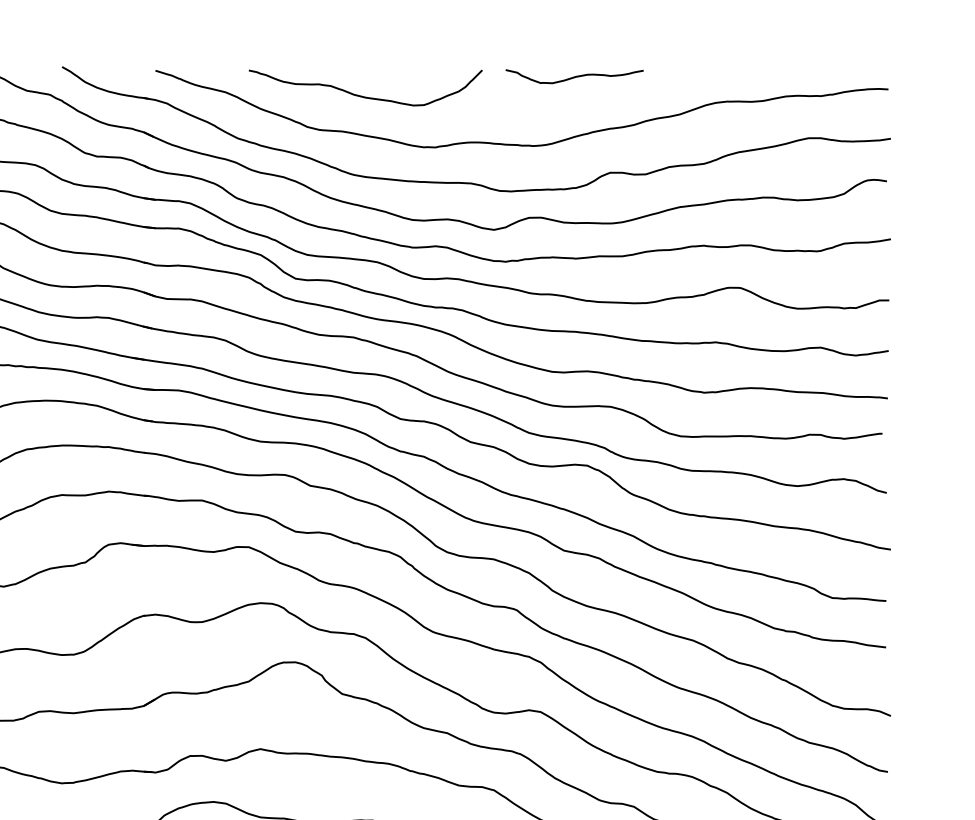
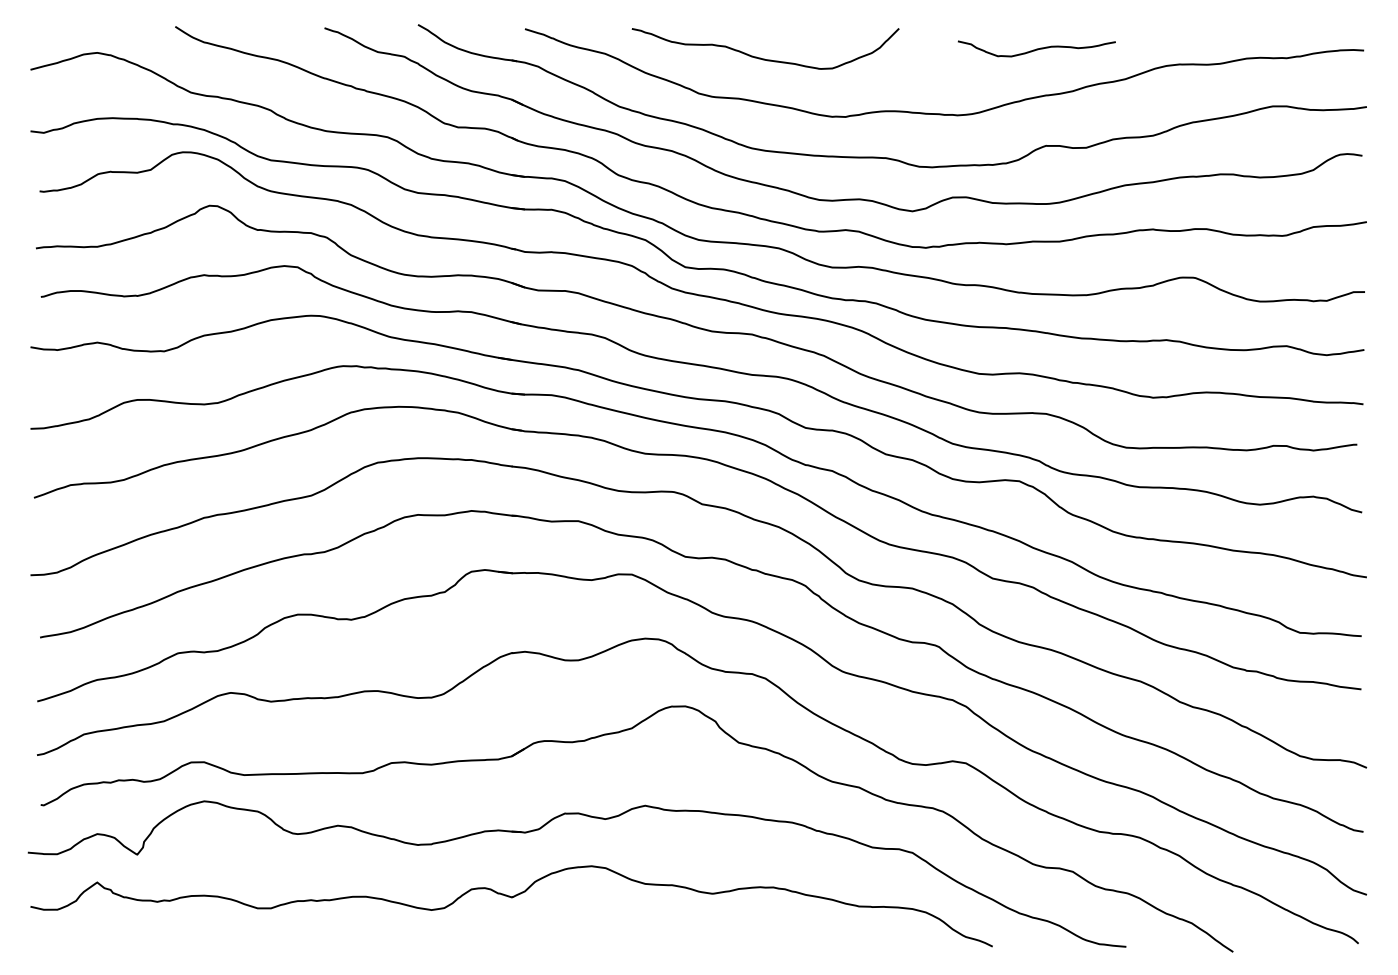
curve: (574, 76) -> (1036, 48), moved

